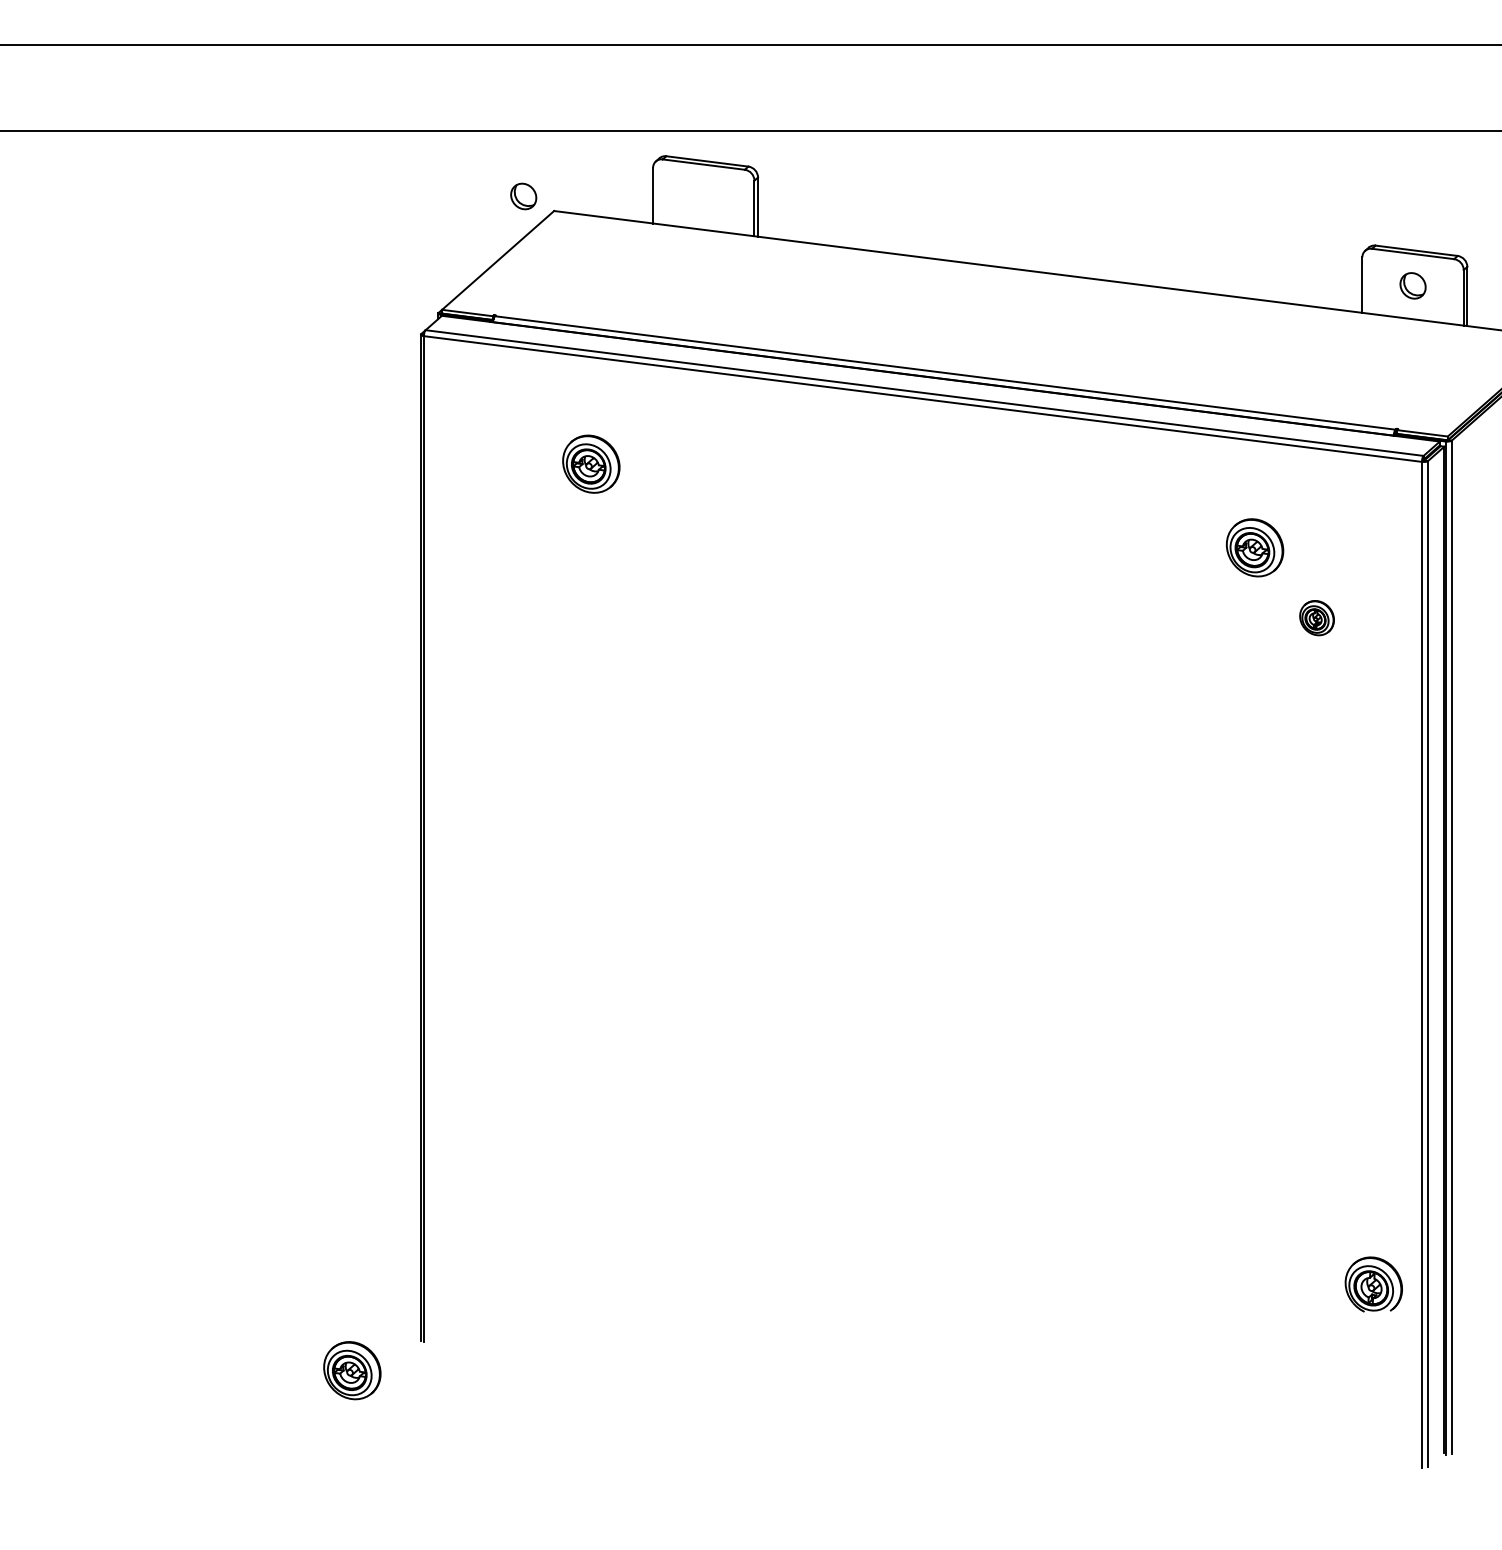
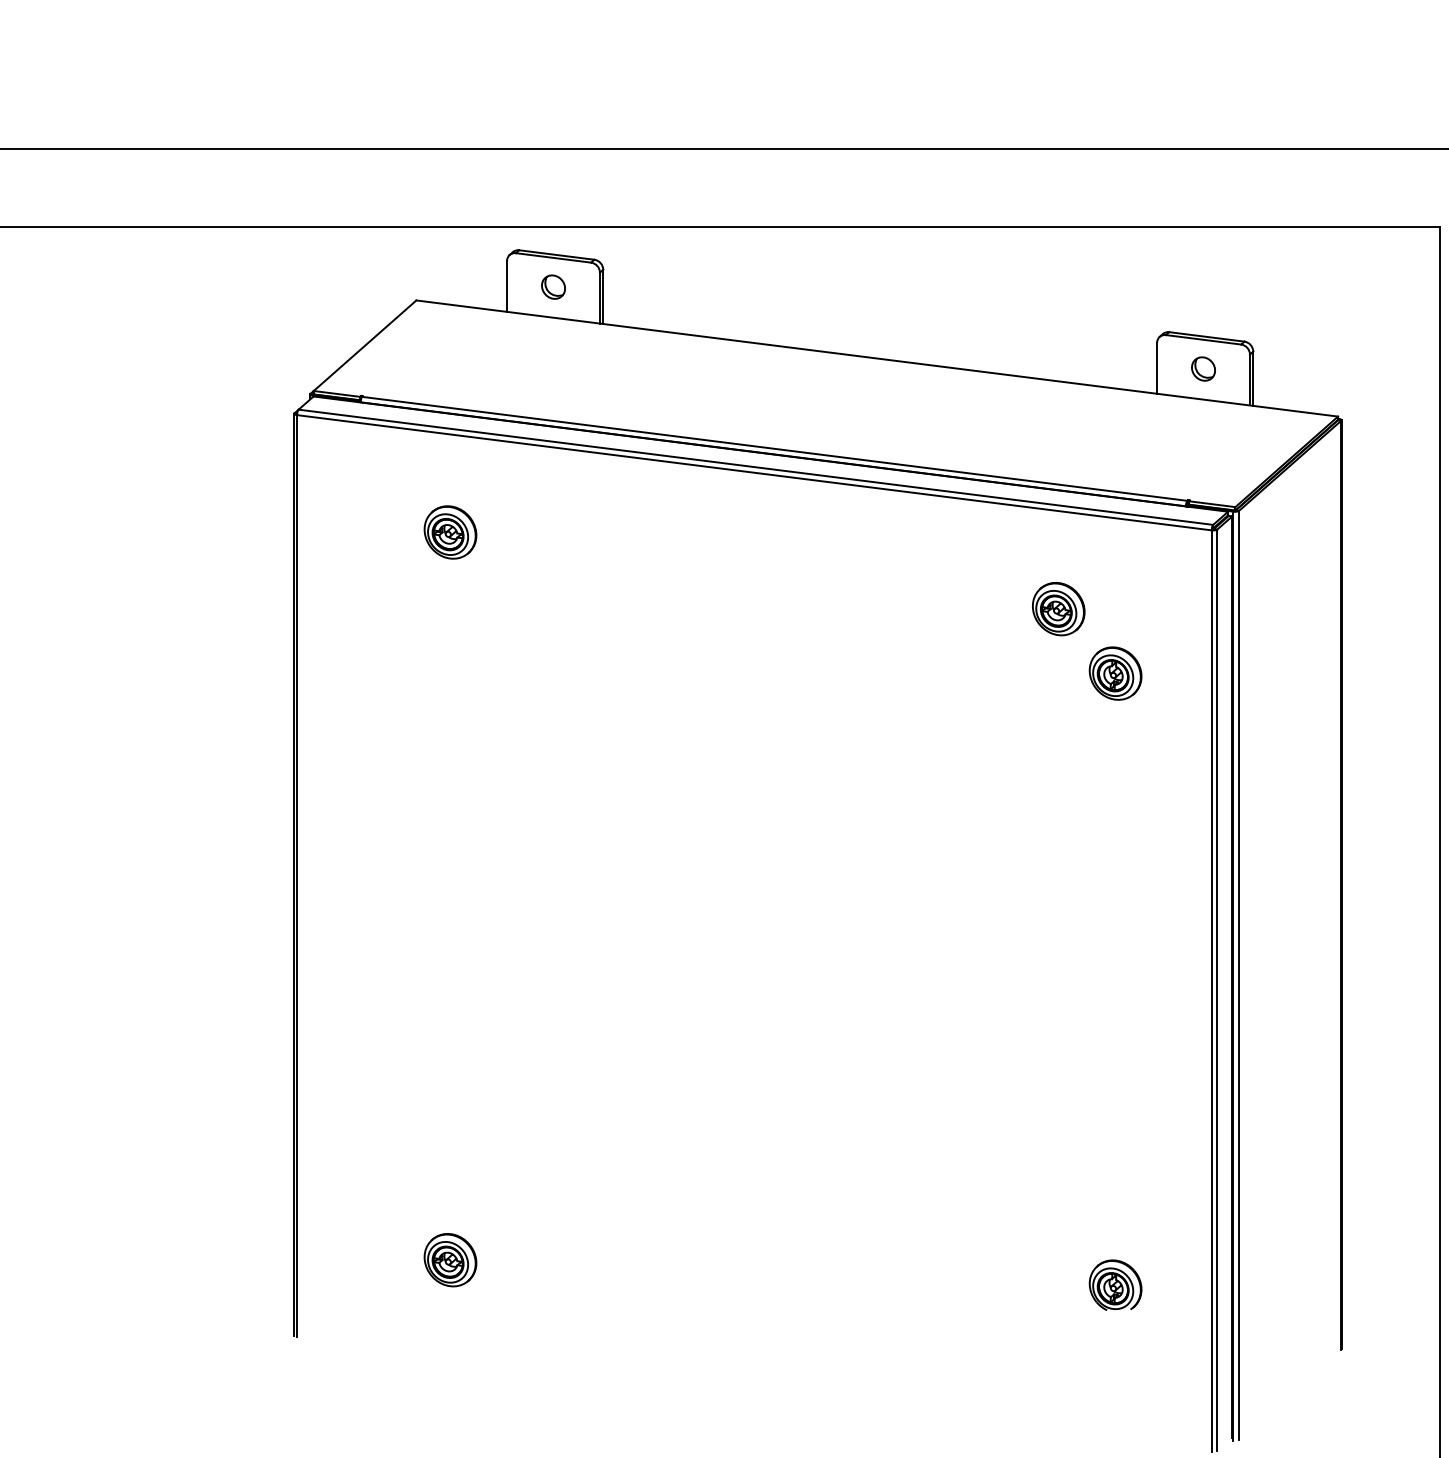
part: (523, 195) -> (553, 286), moved
part: (1316, 618) -> (1115, 673), size x1.67
part: (1373, 1283) -> (1115, 1284), moved
part: (352, 1371) -> (450, 1260), moved

